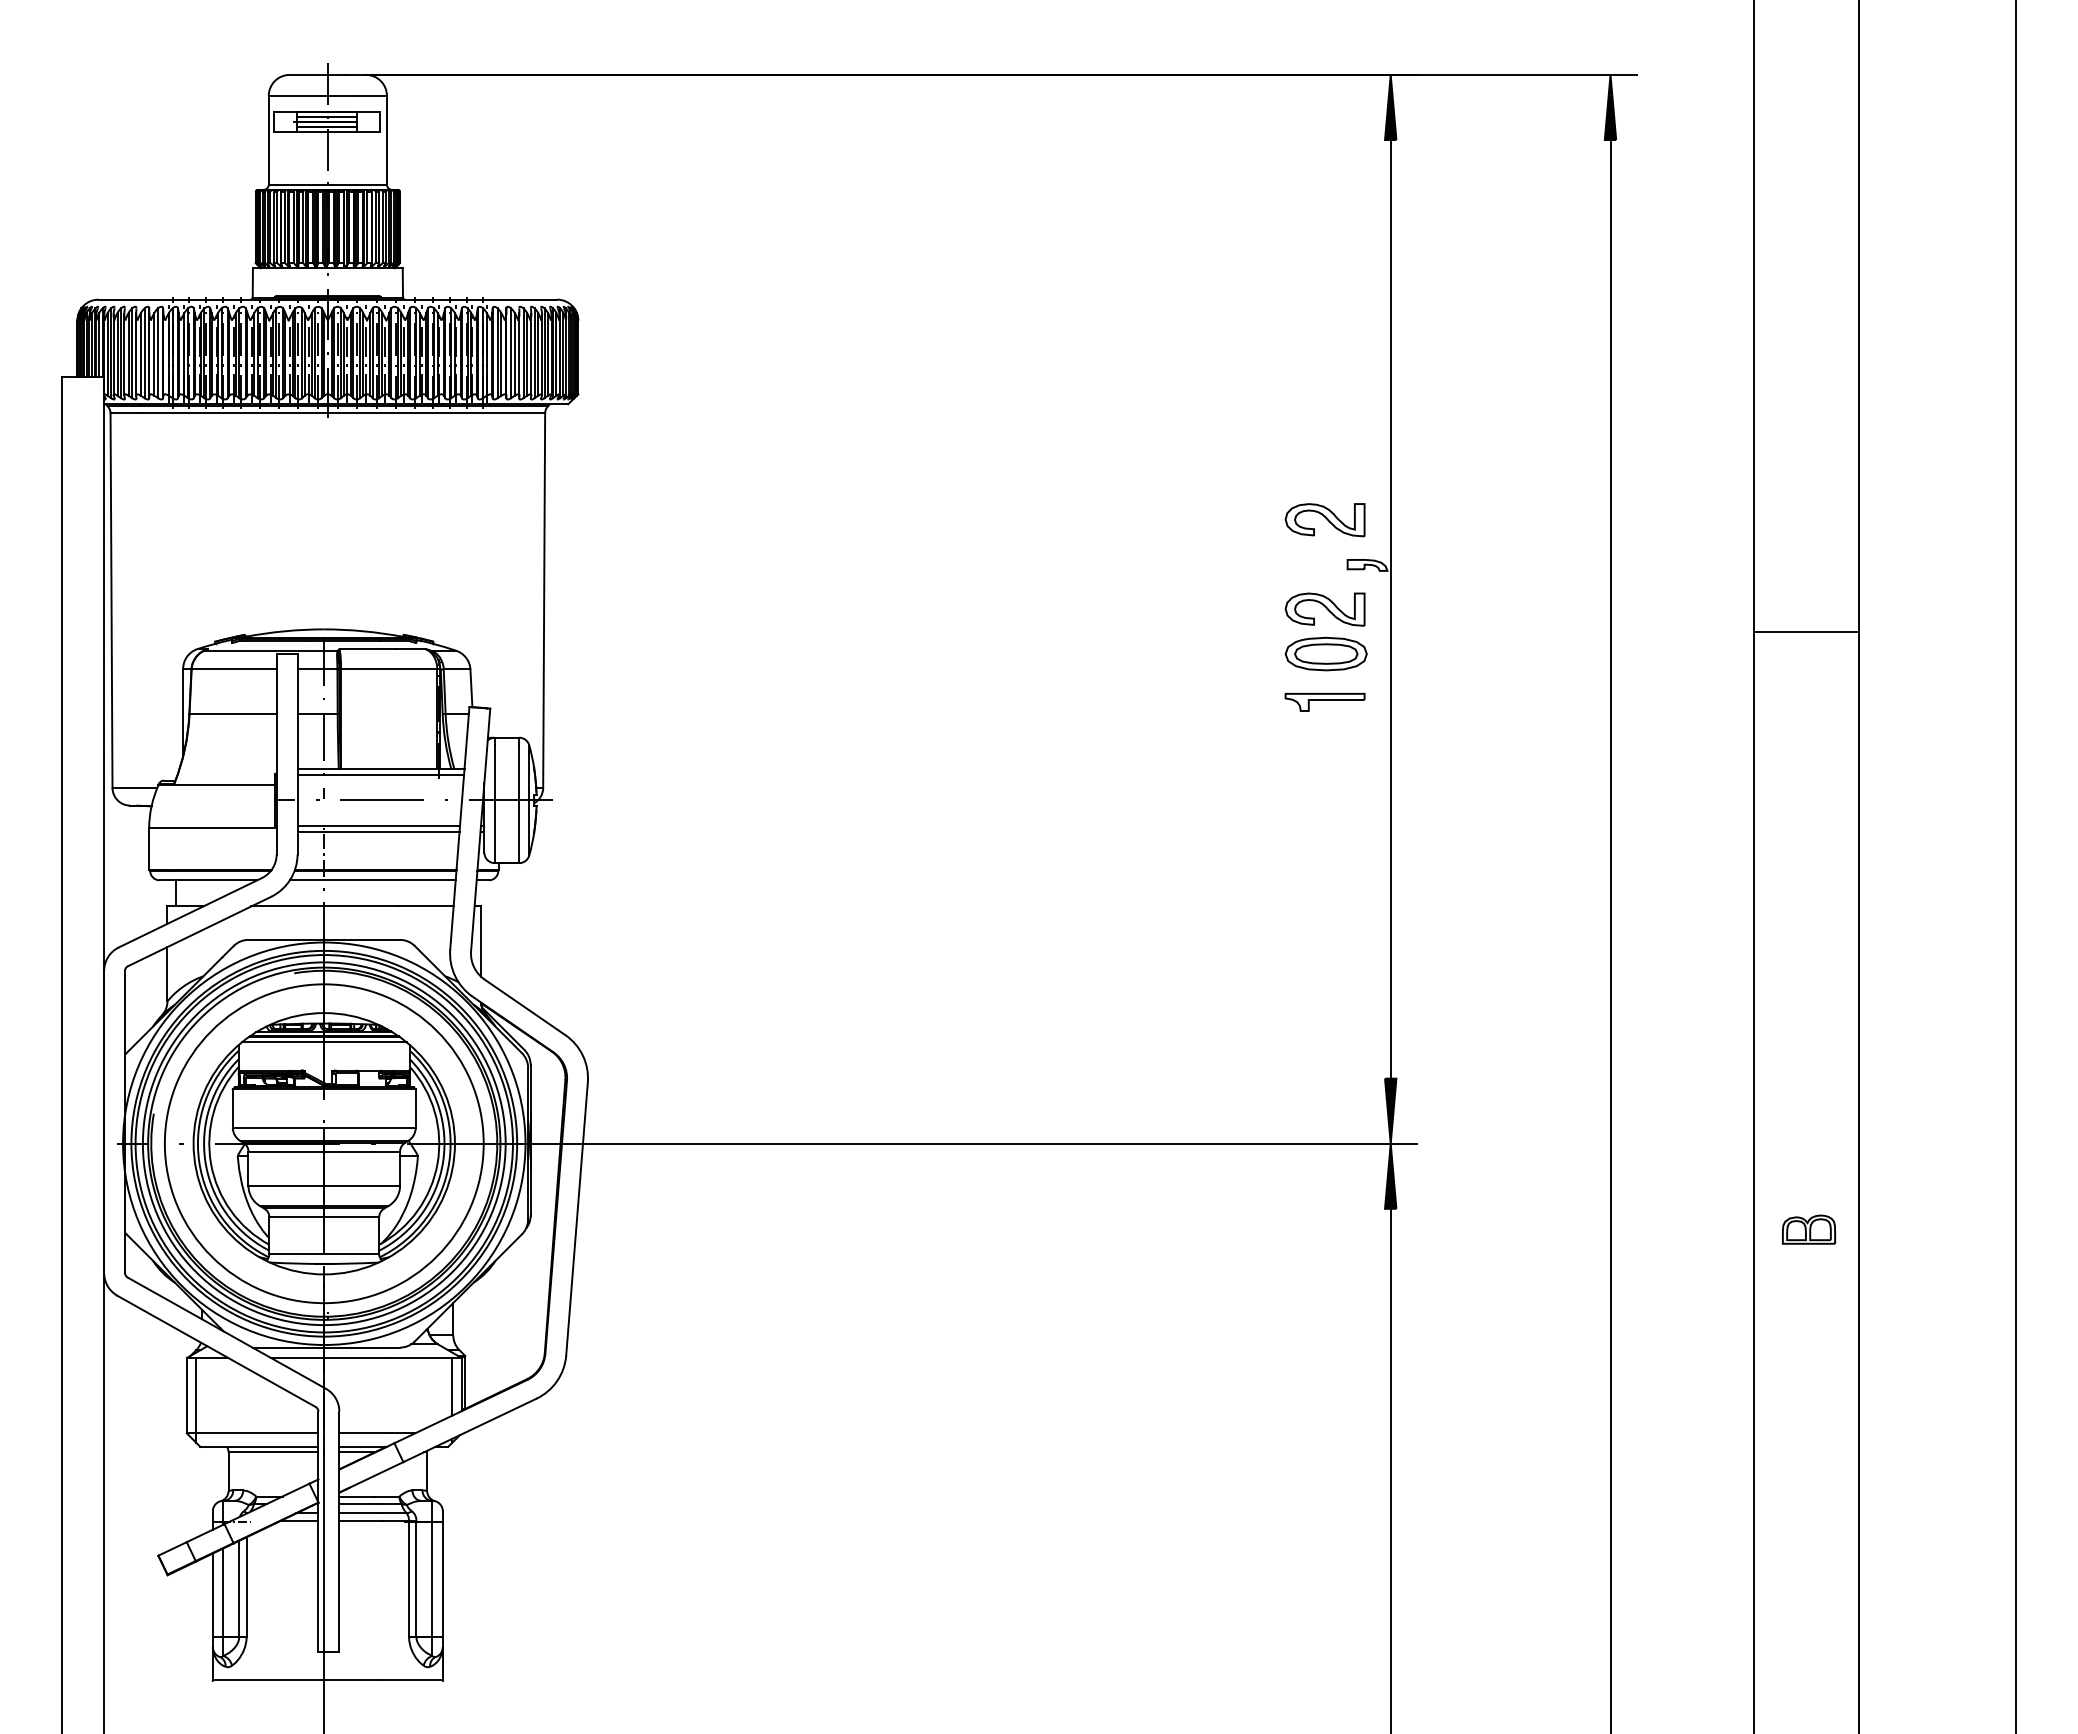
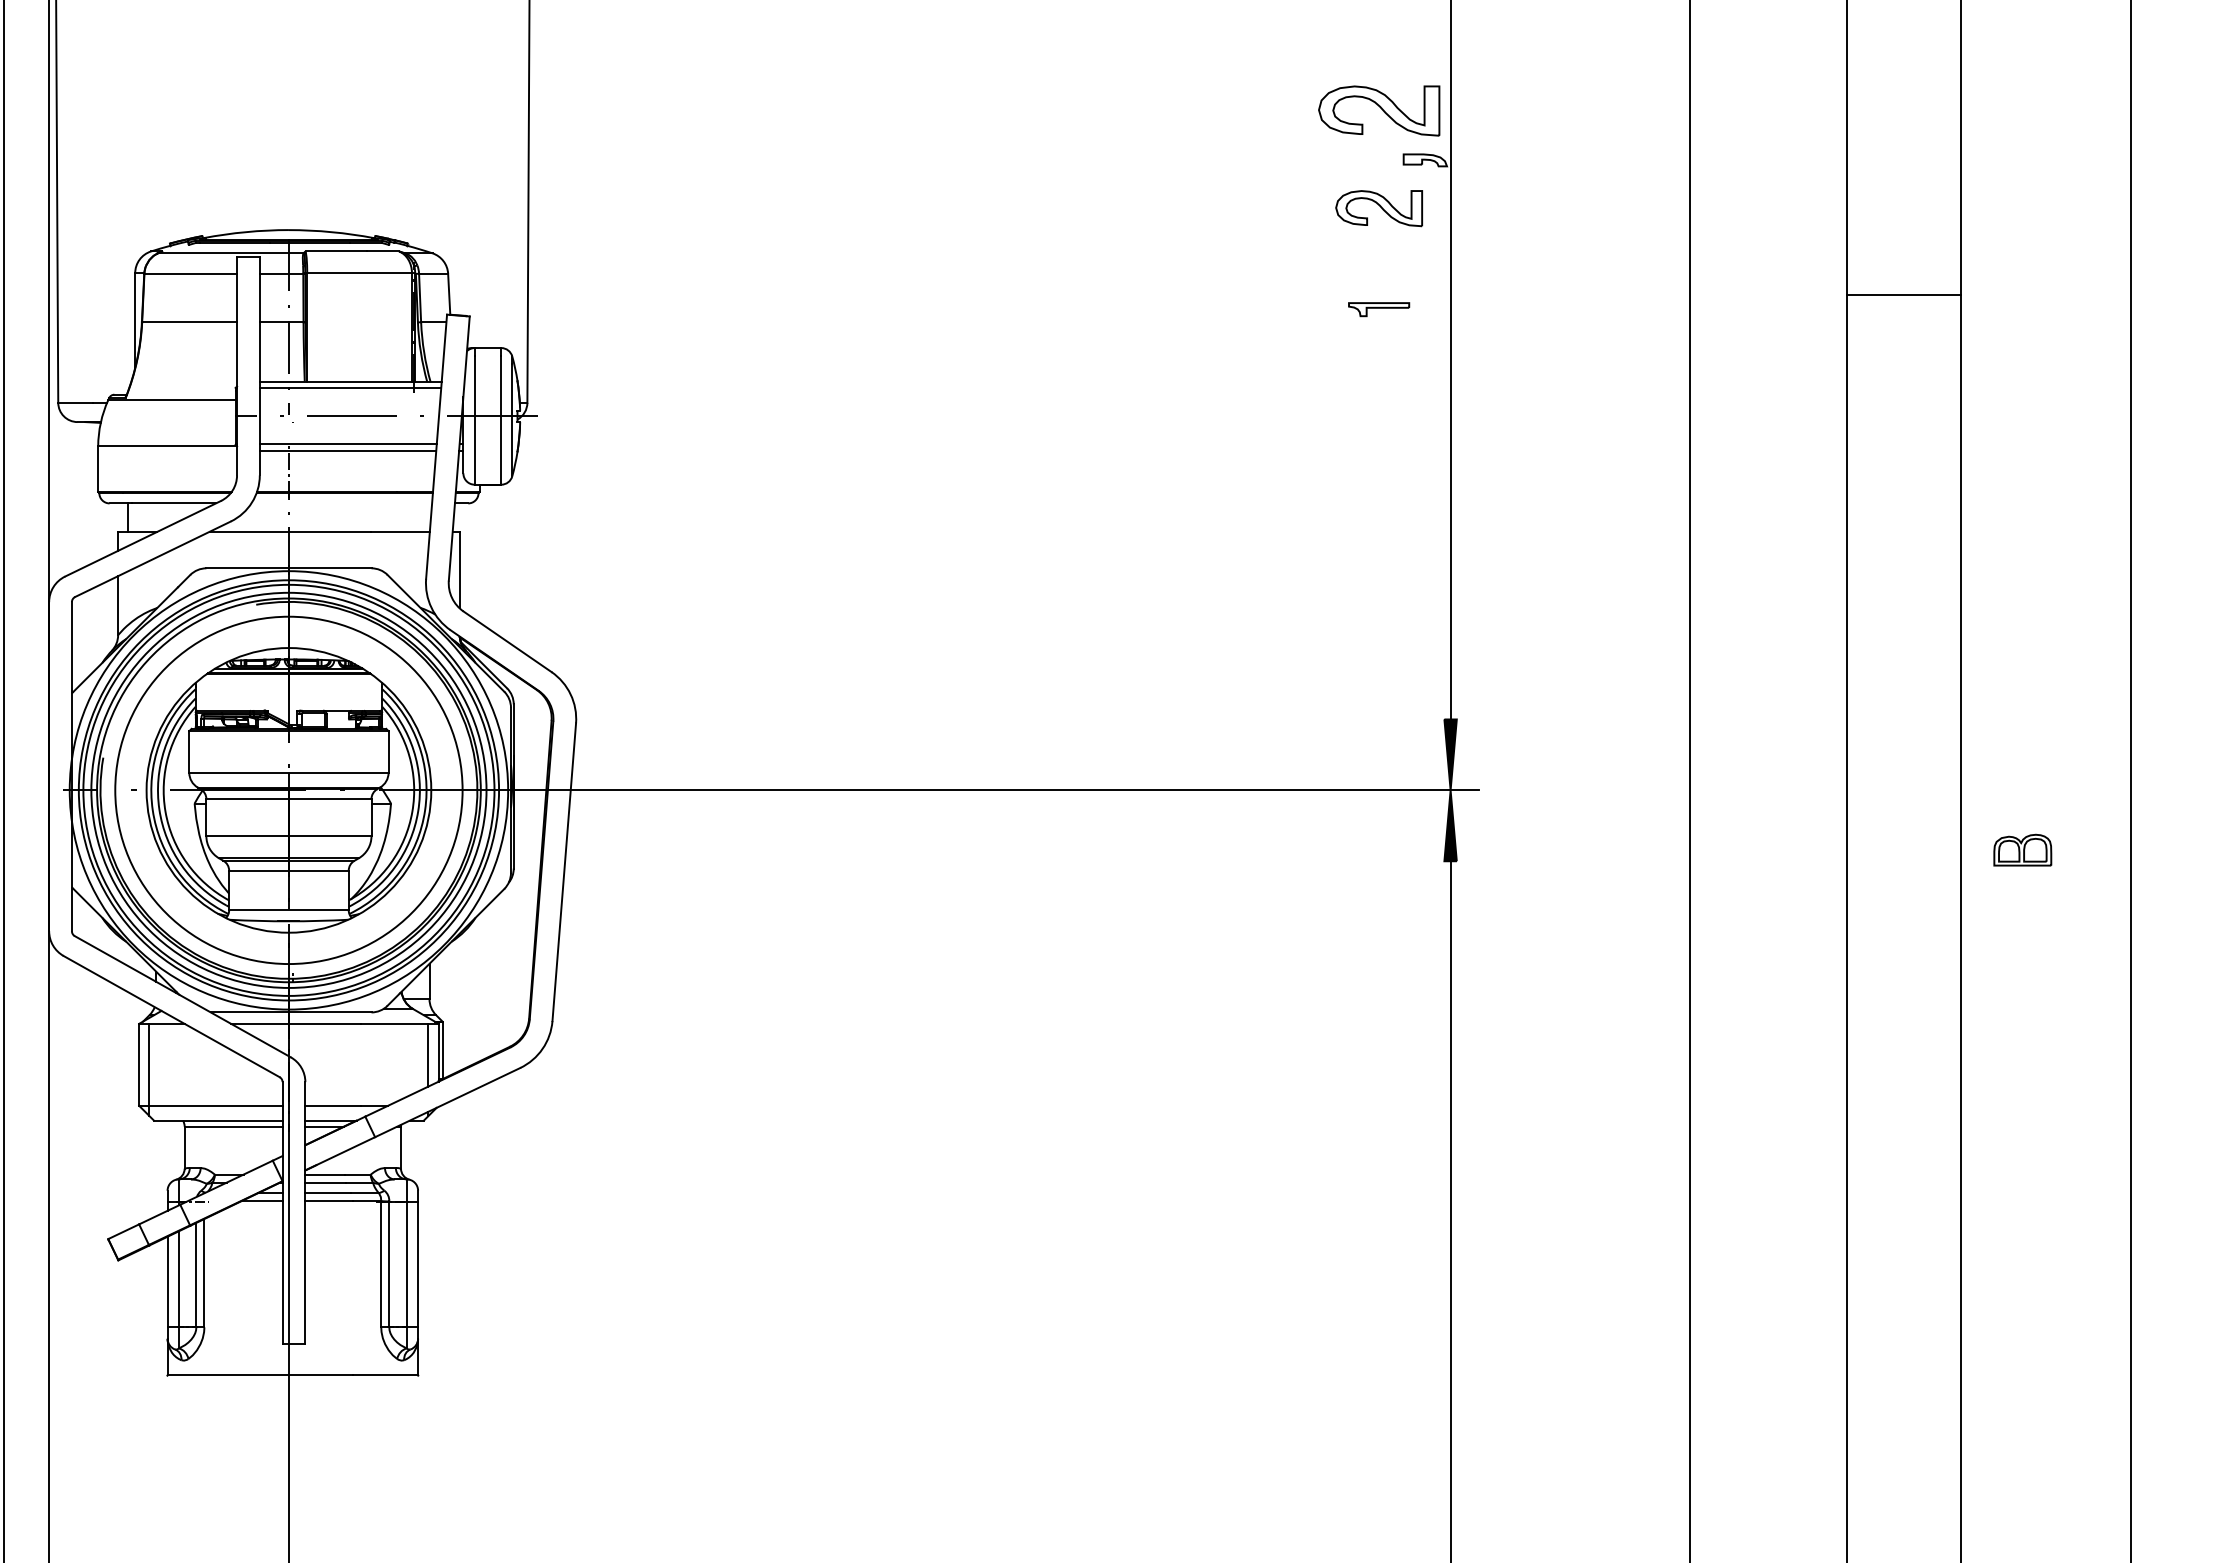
part: (1324, 520) -> (1378, 111), size x1.4
line: (1806, 631) -> (1903, 294), moved
part: (1325, 653) -> (1379, 256), removed
part: (1324, 702) -> (1378, 309), size x0.7
line: (372, 880) -> (341, 503), removed
line: (324, 1042) -> (289, 680), removed
part: (1808, 1229) -> (2022, 850), moved

